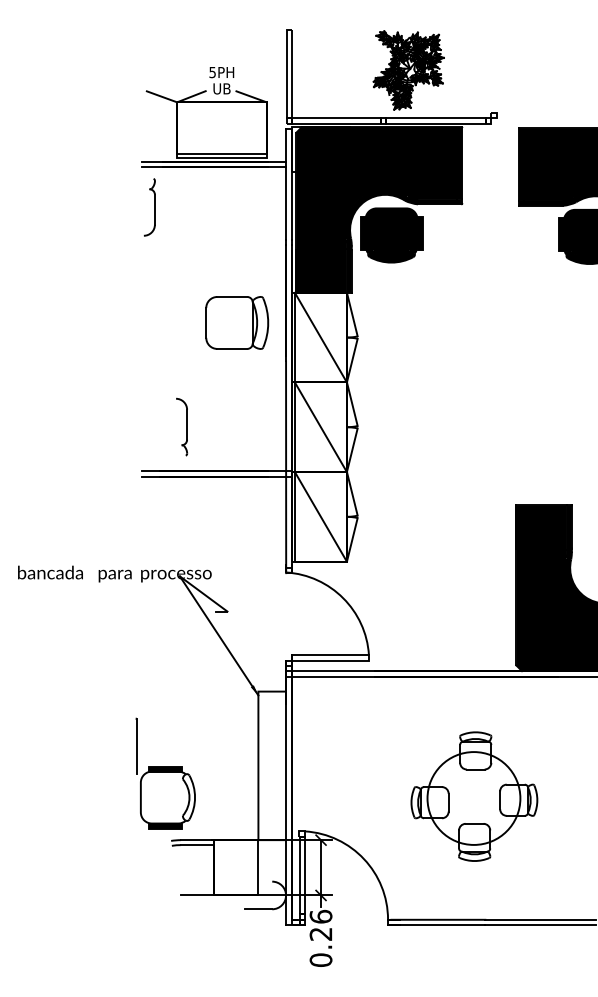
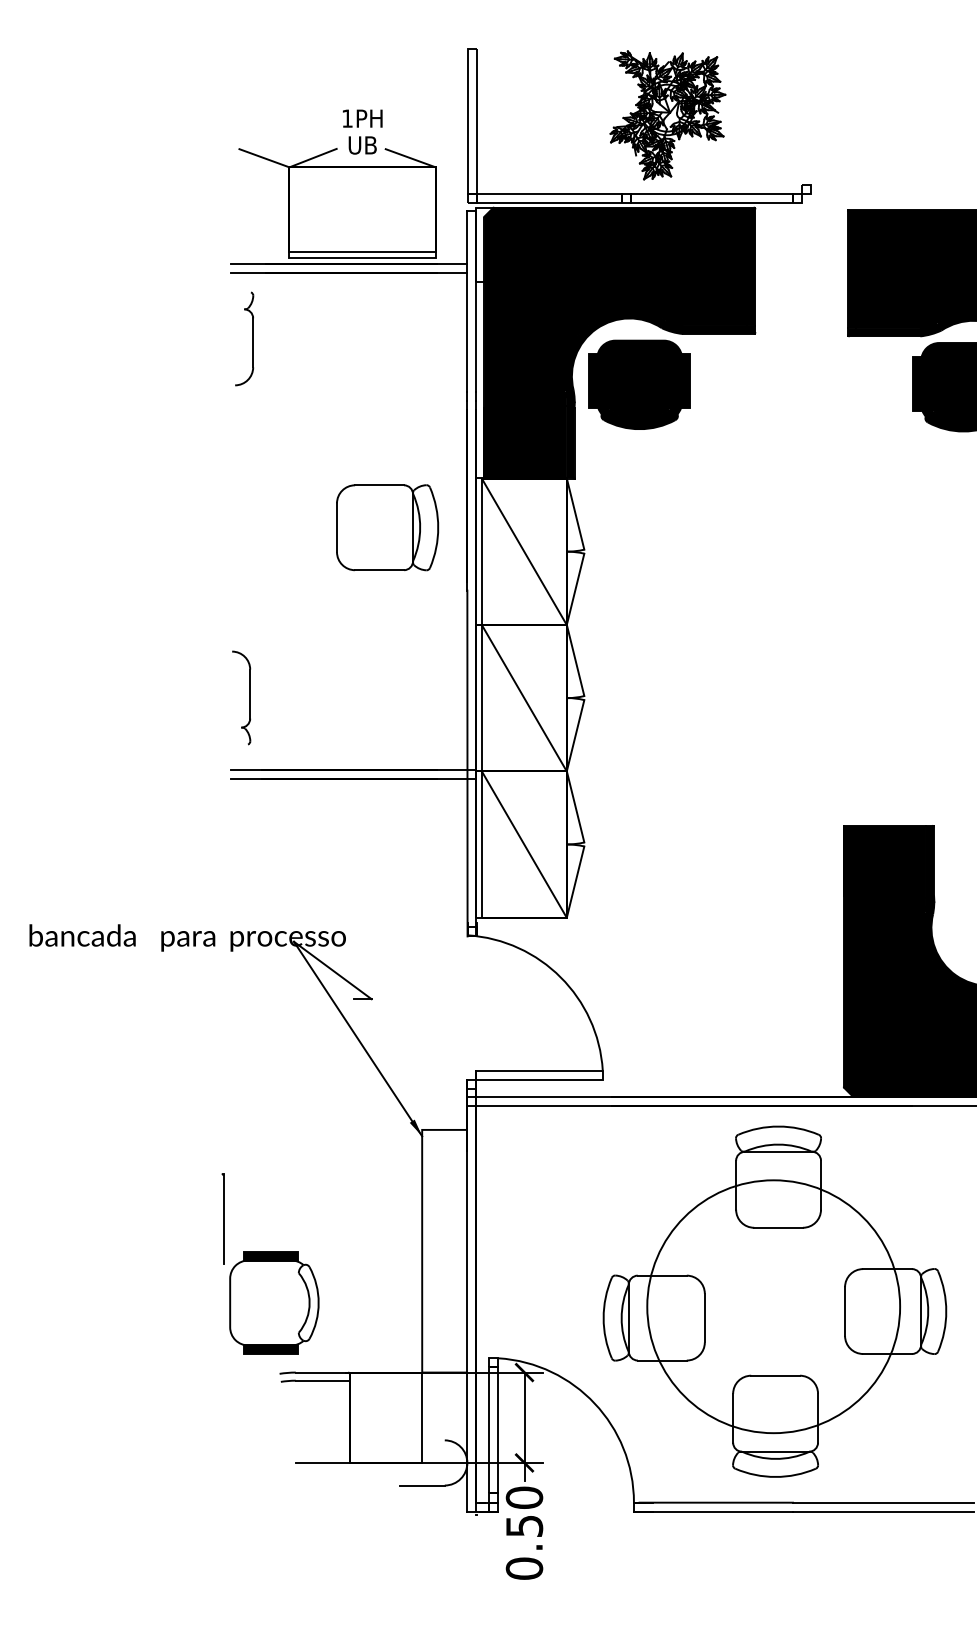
text: (212, 72) -> (347, 118), 5PH -> 1PH
part: (182, 426) -> (242, 696), moved
part: (474, 796) -> (775, 1301), size x1.67
text: (320, 924) -> (523, 1510), 0.26 -> 0.50

